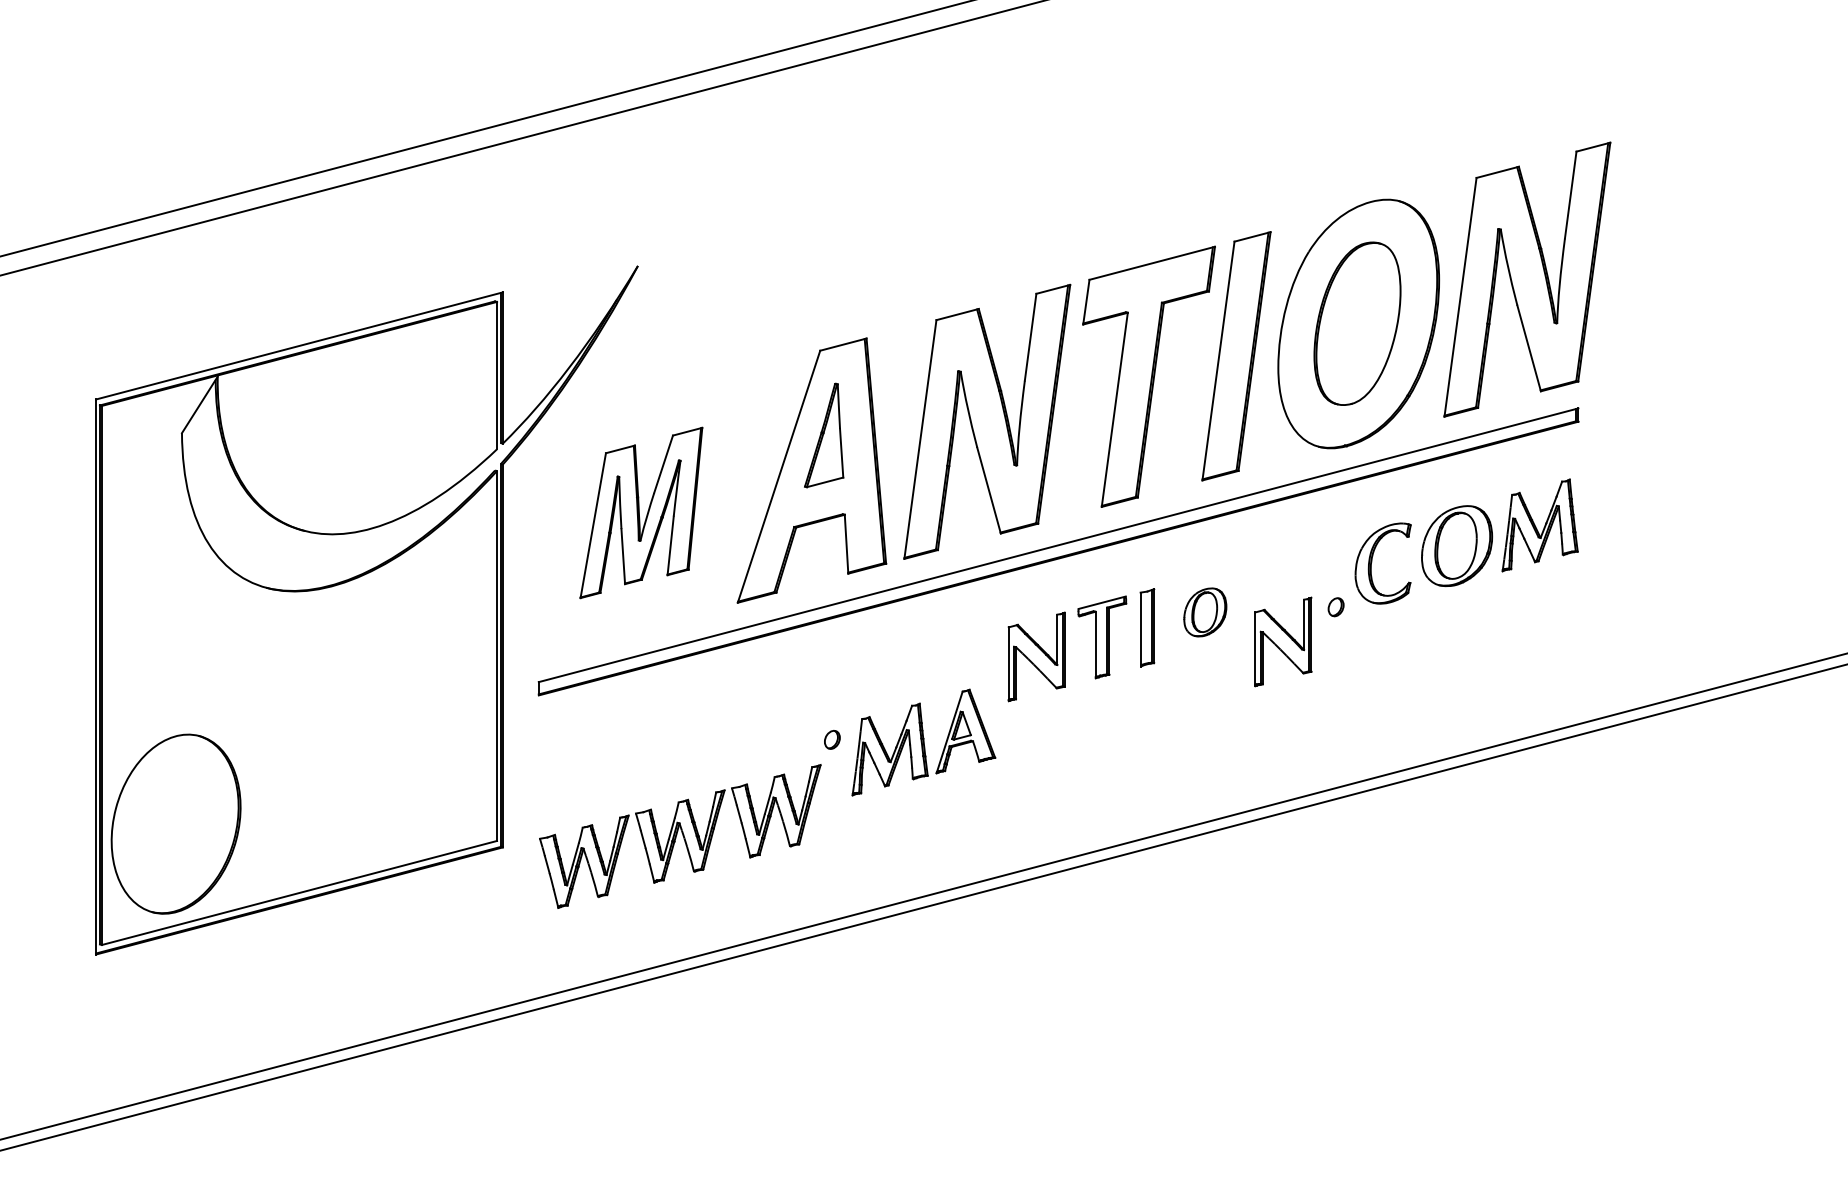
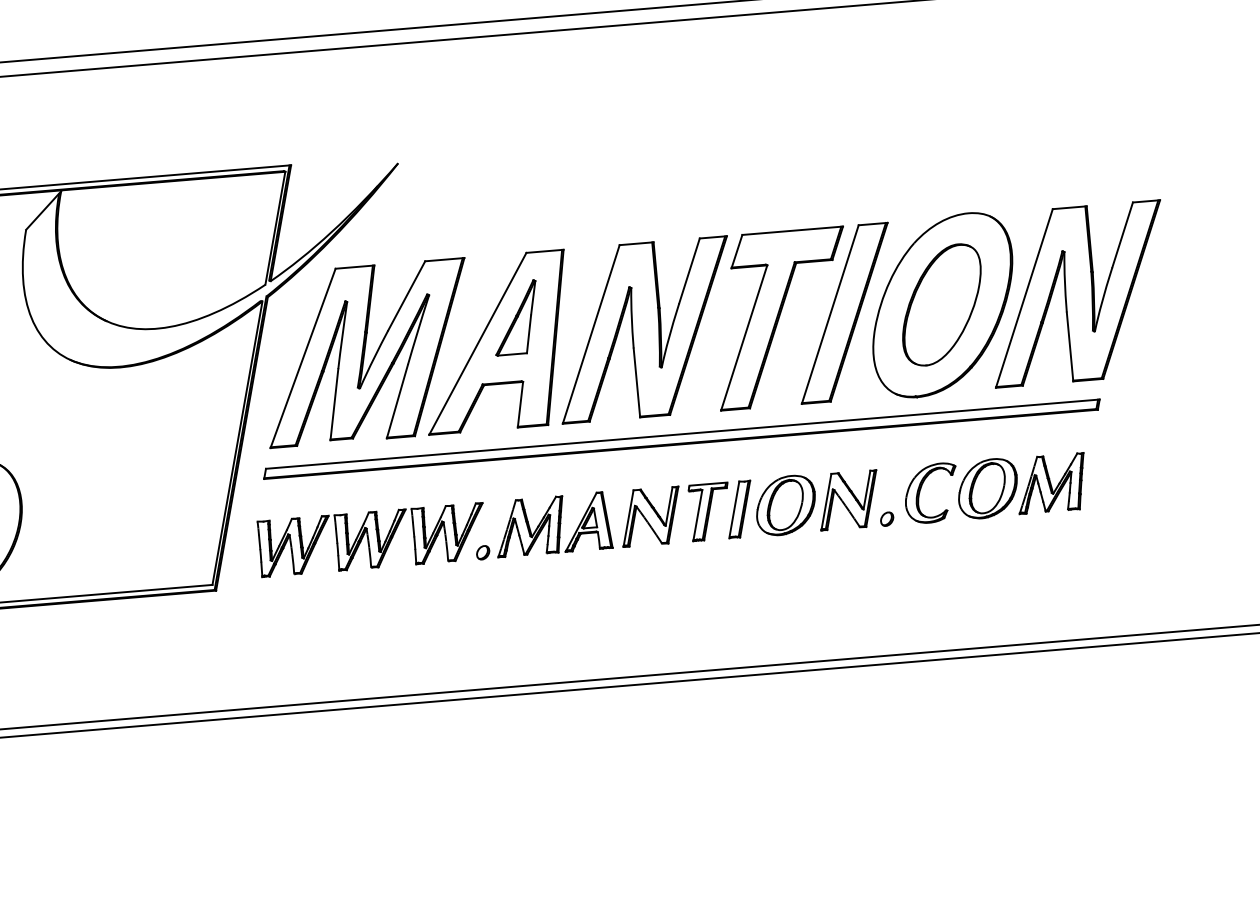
part: (641, 512) -> (367, 352), size x1.67
part: (1205, 612) -> (786, 505), size x1.67
part: (1283, 641) -> (848, 500), moved
part: (923, 742) -> (559, 526), moved
part: (680, 836) -> (365, 538), moved

